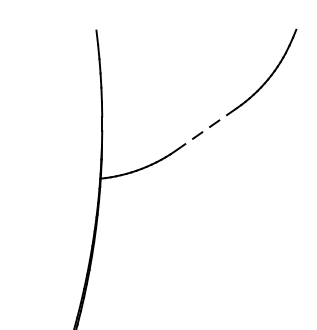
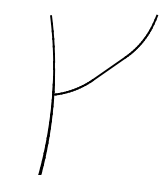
line: (204, 131) -> (108, 69), dashed -> solid

